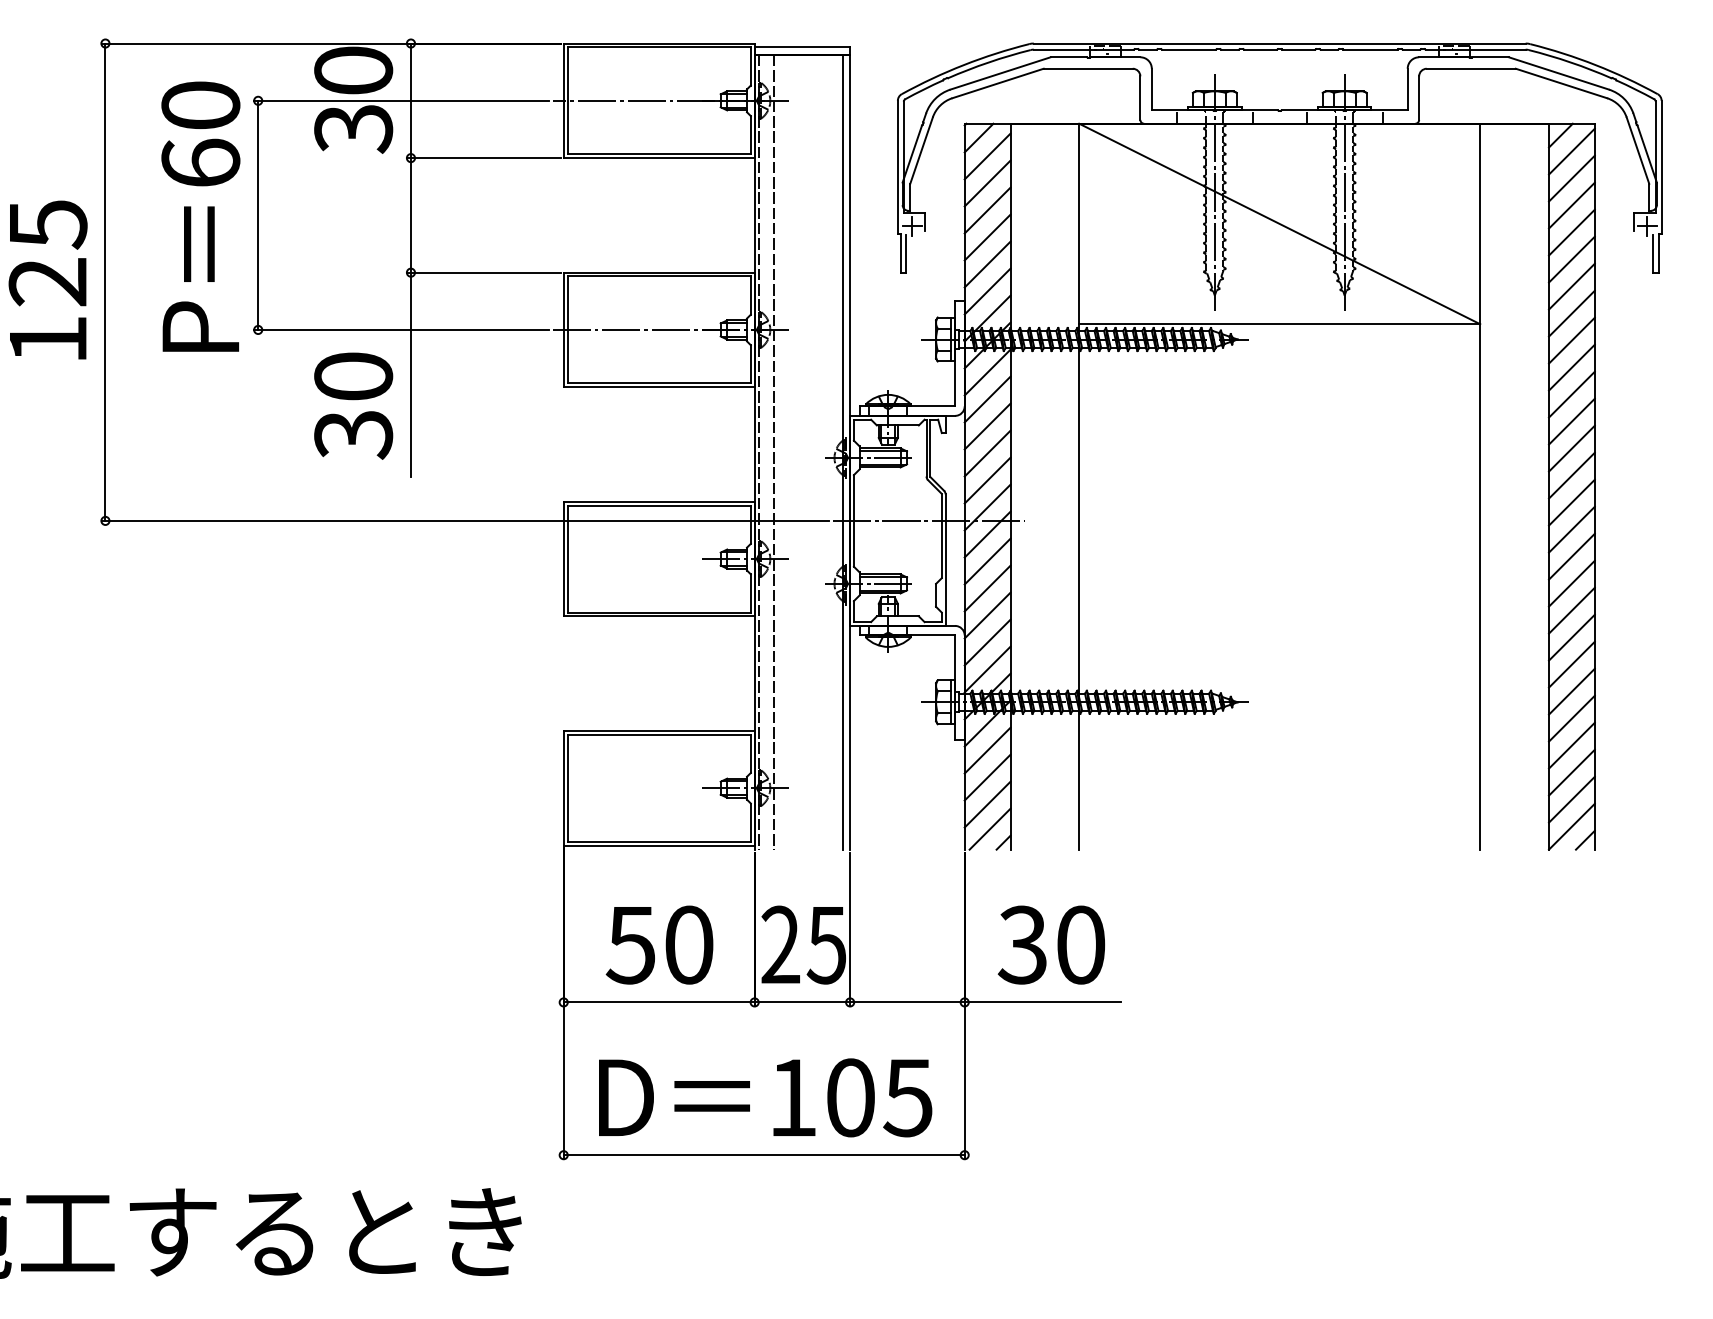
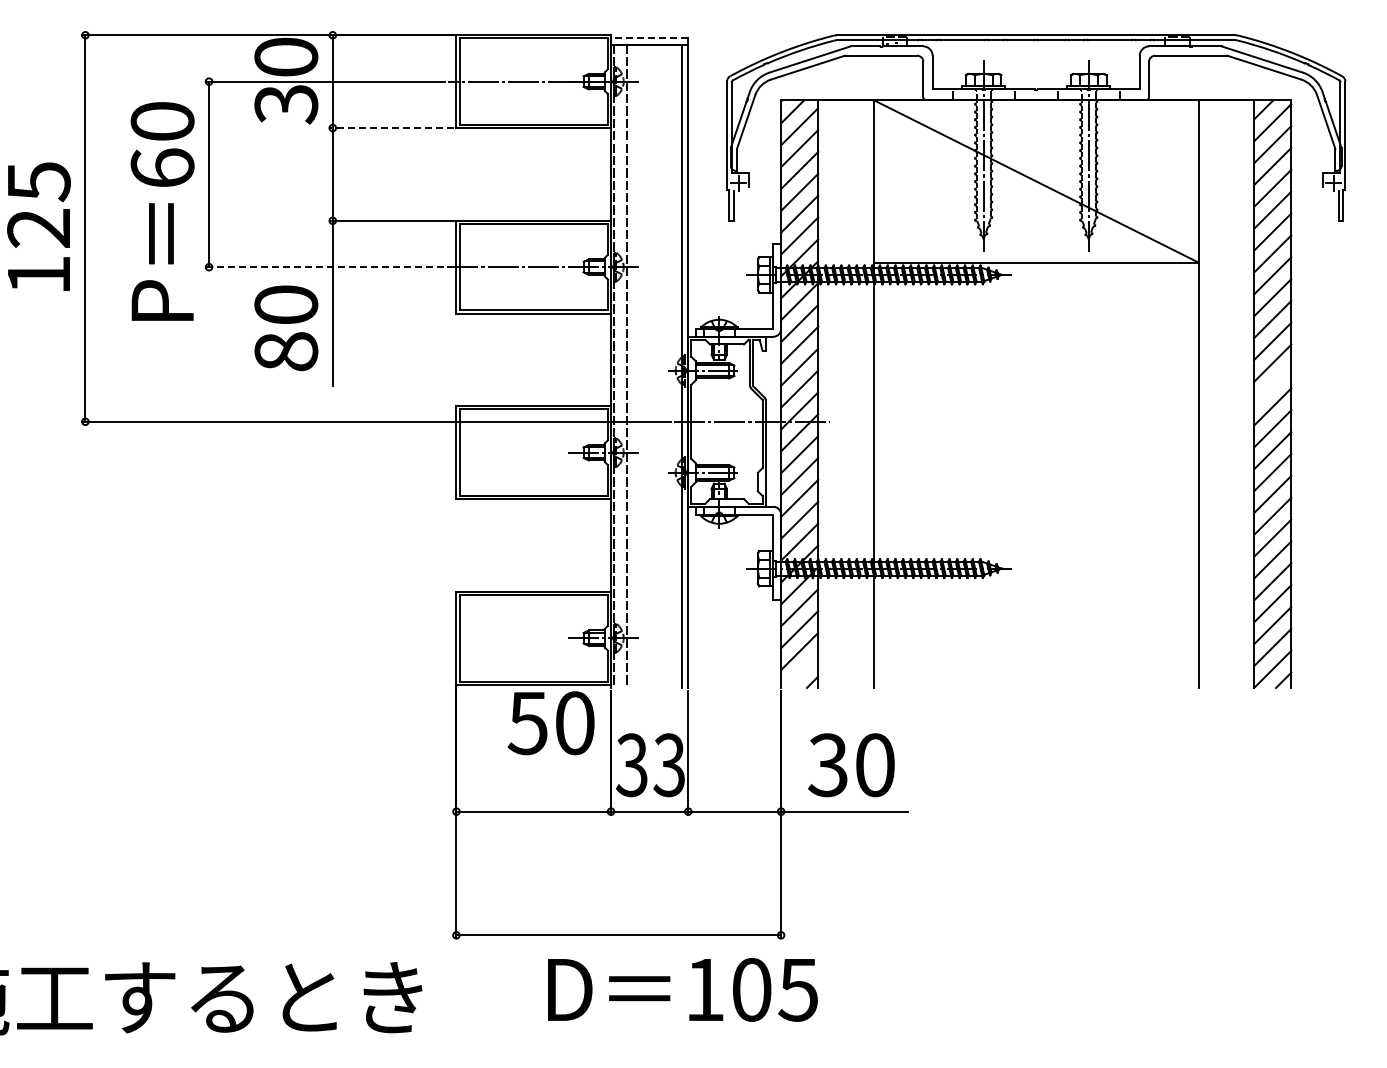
line: (802, 47) -> (649, 38), solid -> dashed
line: (483, 158) -> (391, 128), solid -> dashed
text: (200, 216) -> (162, 211), moved
line: (400, 330) -> (324, 267), solid -> dashed
text: (353, 435) -> (286, 352), 30 -> 80
line: (1571, 474) -> (1272, 384), removed
line: (989, 828) -> (801, 670), removed
text: (658, 945) -> (550, 723), moved
text: (802, 945) -> (649, 765), 25 -> 33
text: (765, 1097) -> (682, 989), moved

